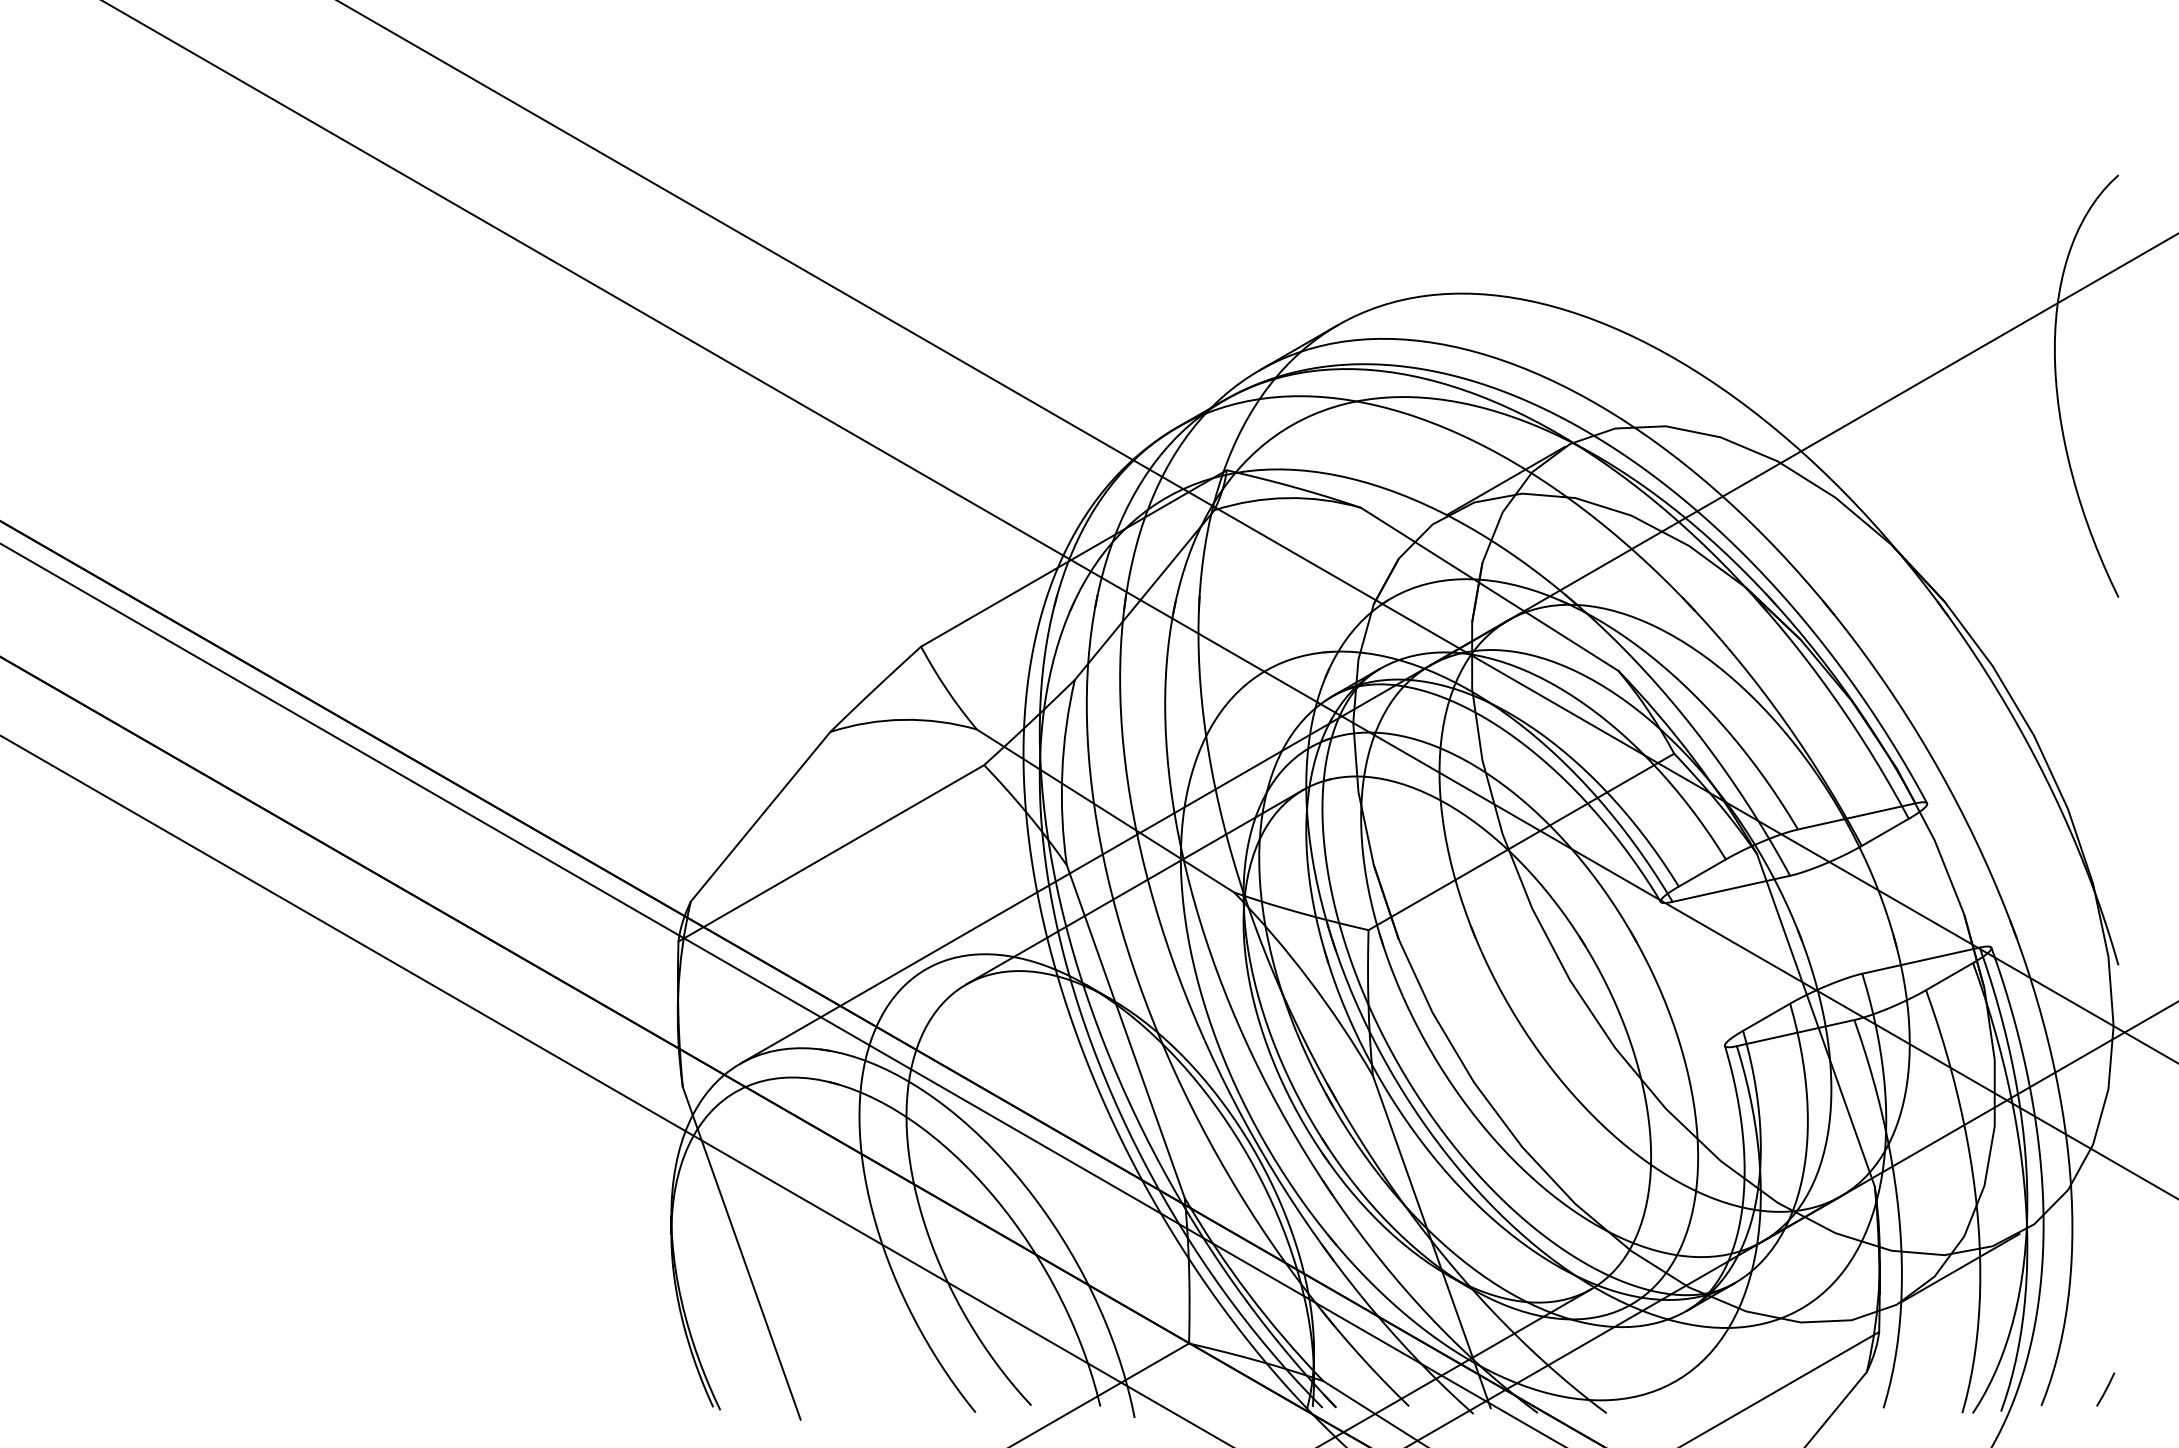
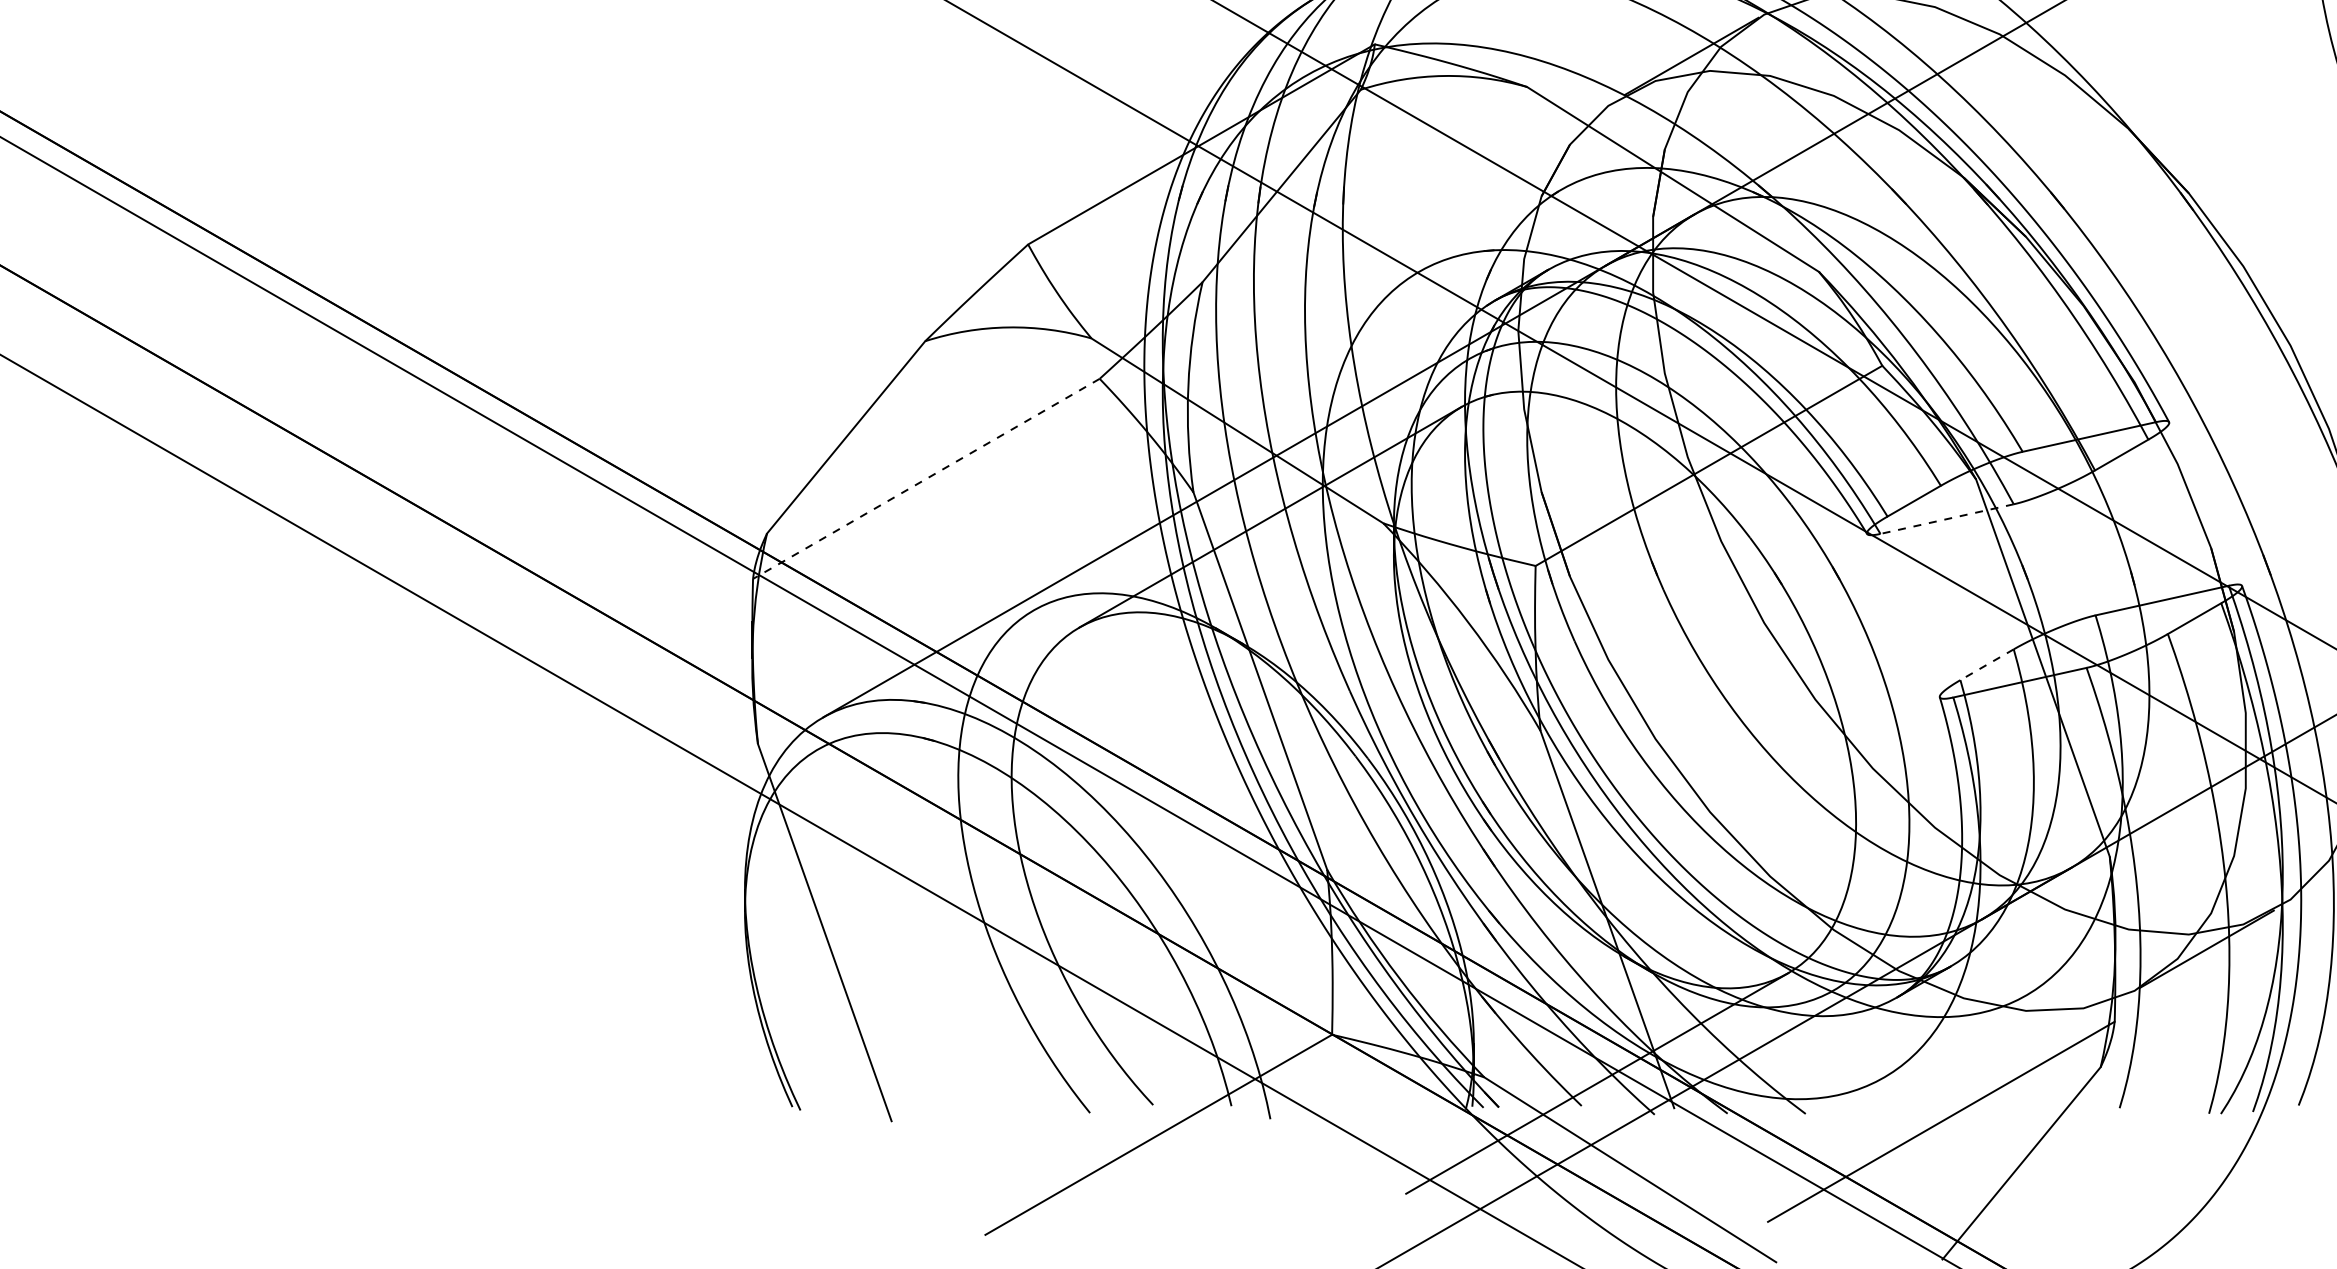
line: (830, 853) -> (925, 479), solid -> dashed
line: (1730, 888) -> (1946, 518), solid -> dashed
line: (1766, 1017) -> (1986, 665), solid -> dashed

